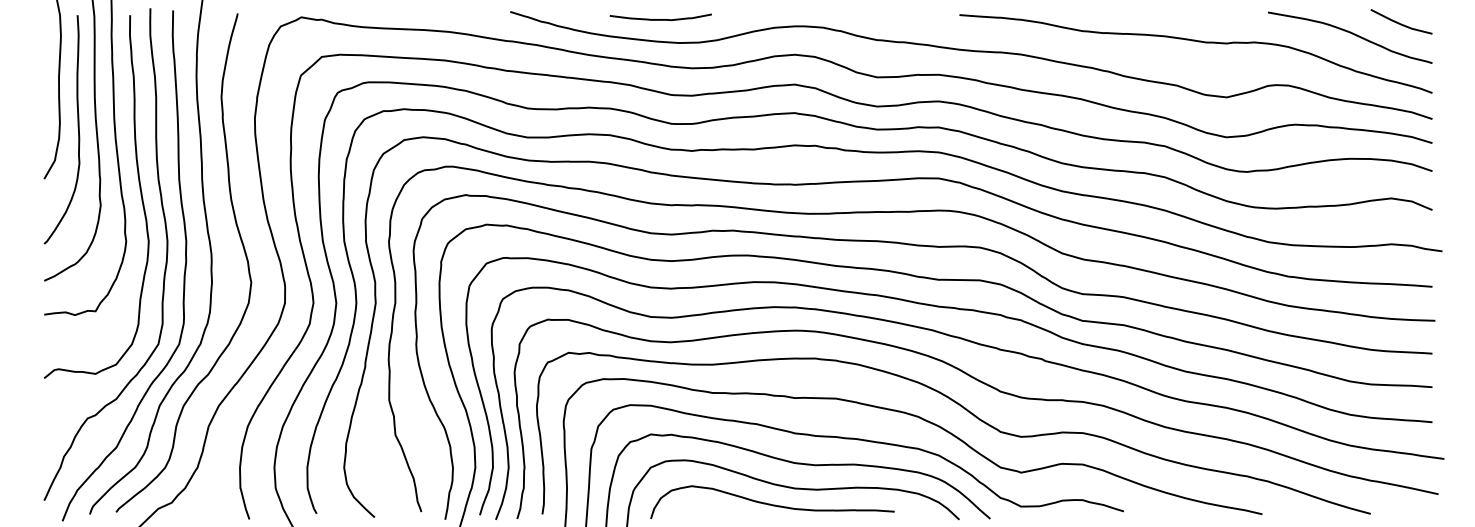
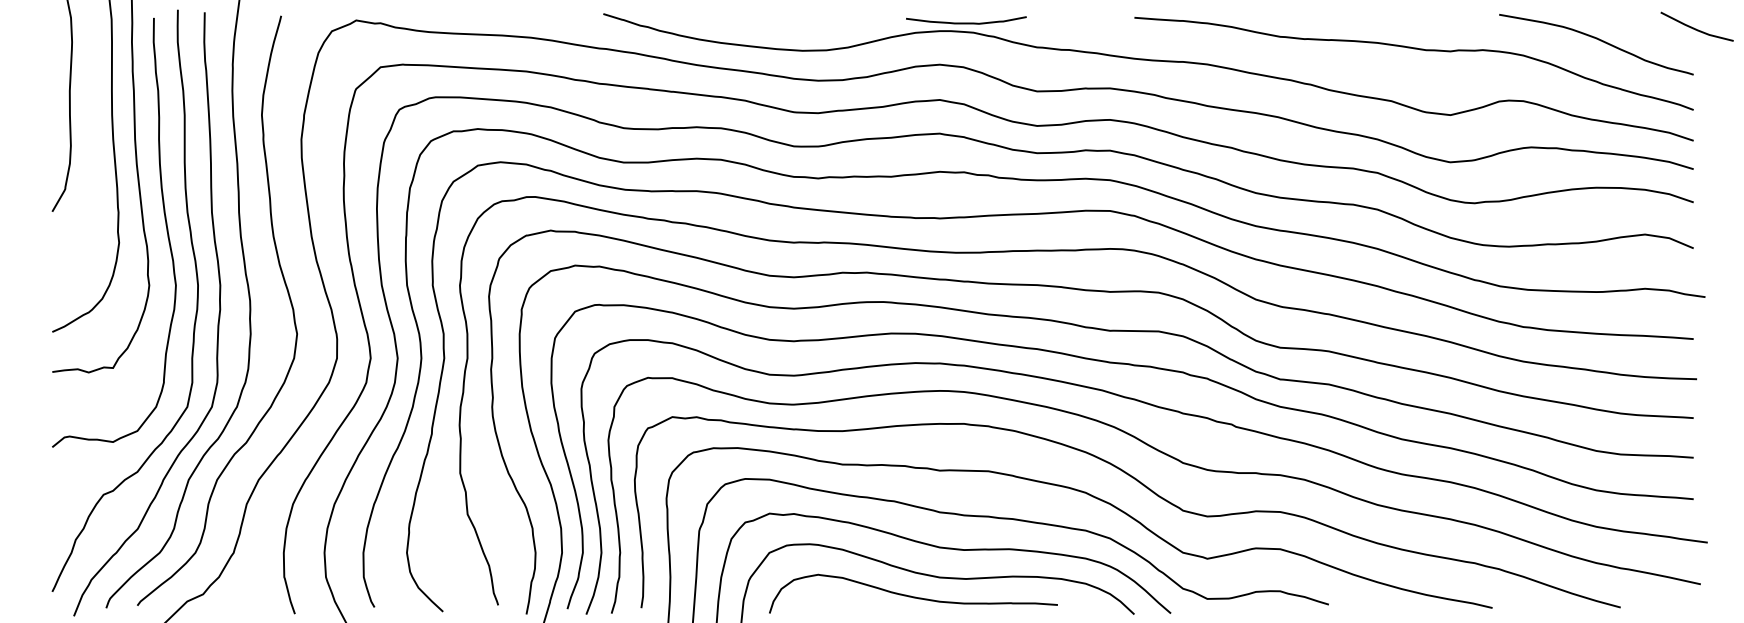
curve: (660, 19) -> (966, 22), moved
line: (1401, 23) -> (1696, 28), moved
curve: (78, 129) -> (92, 152), removed

